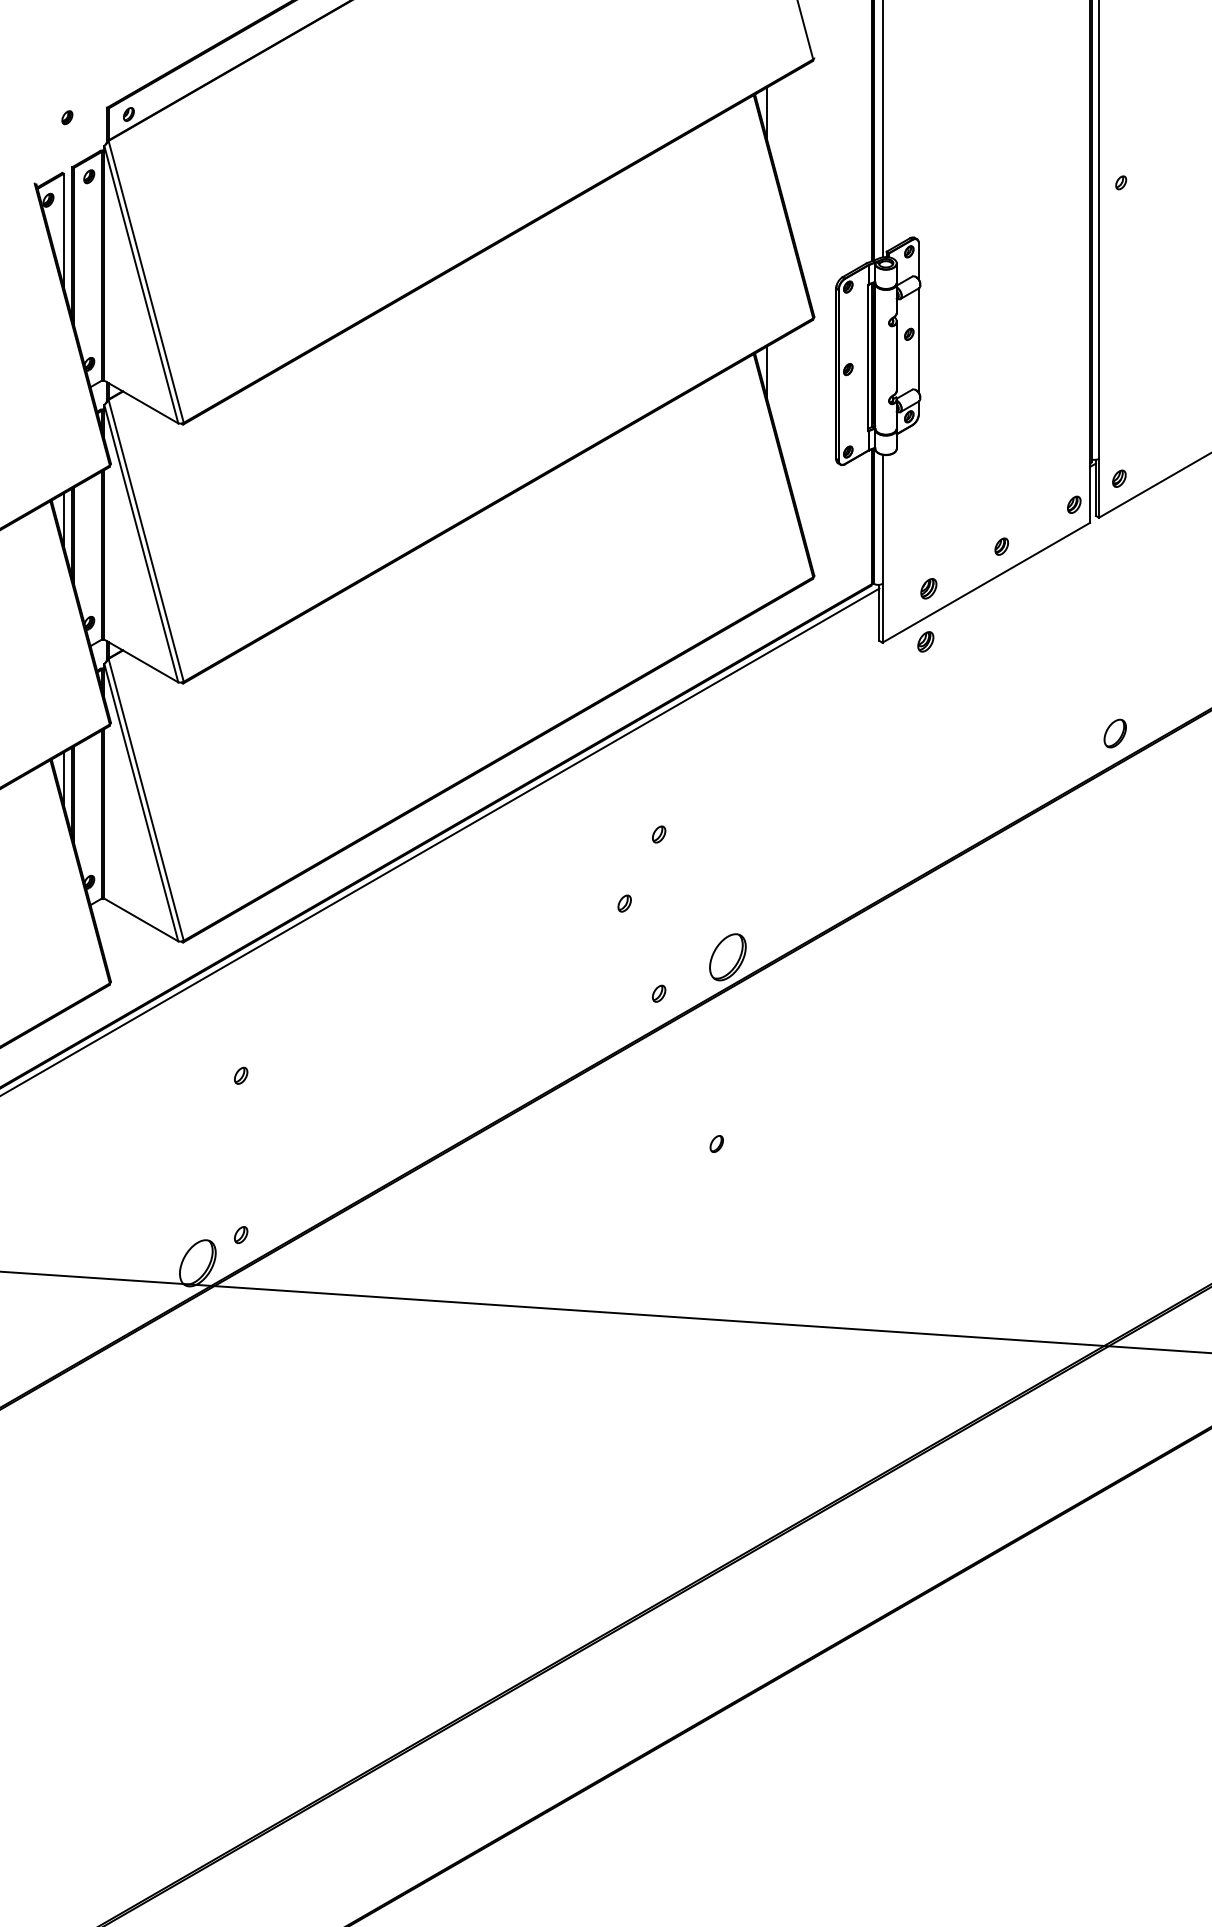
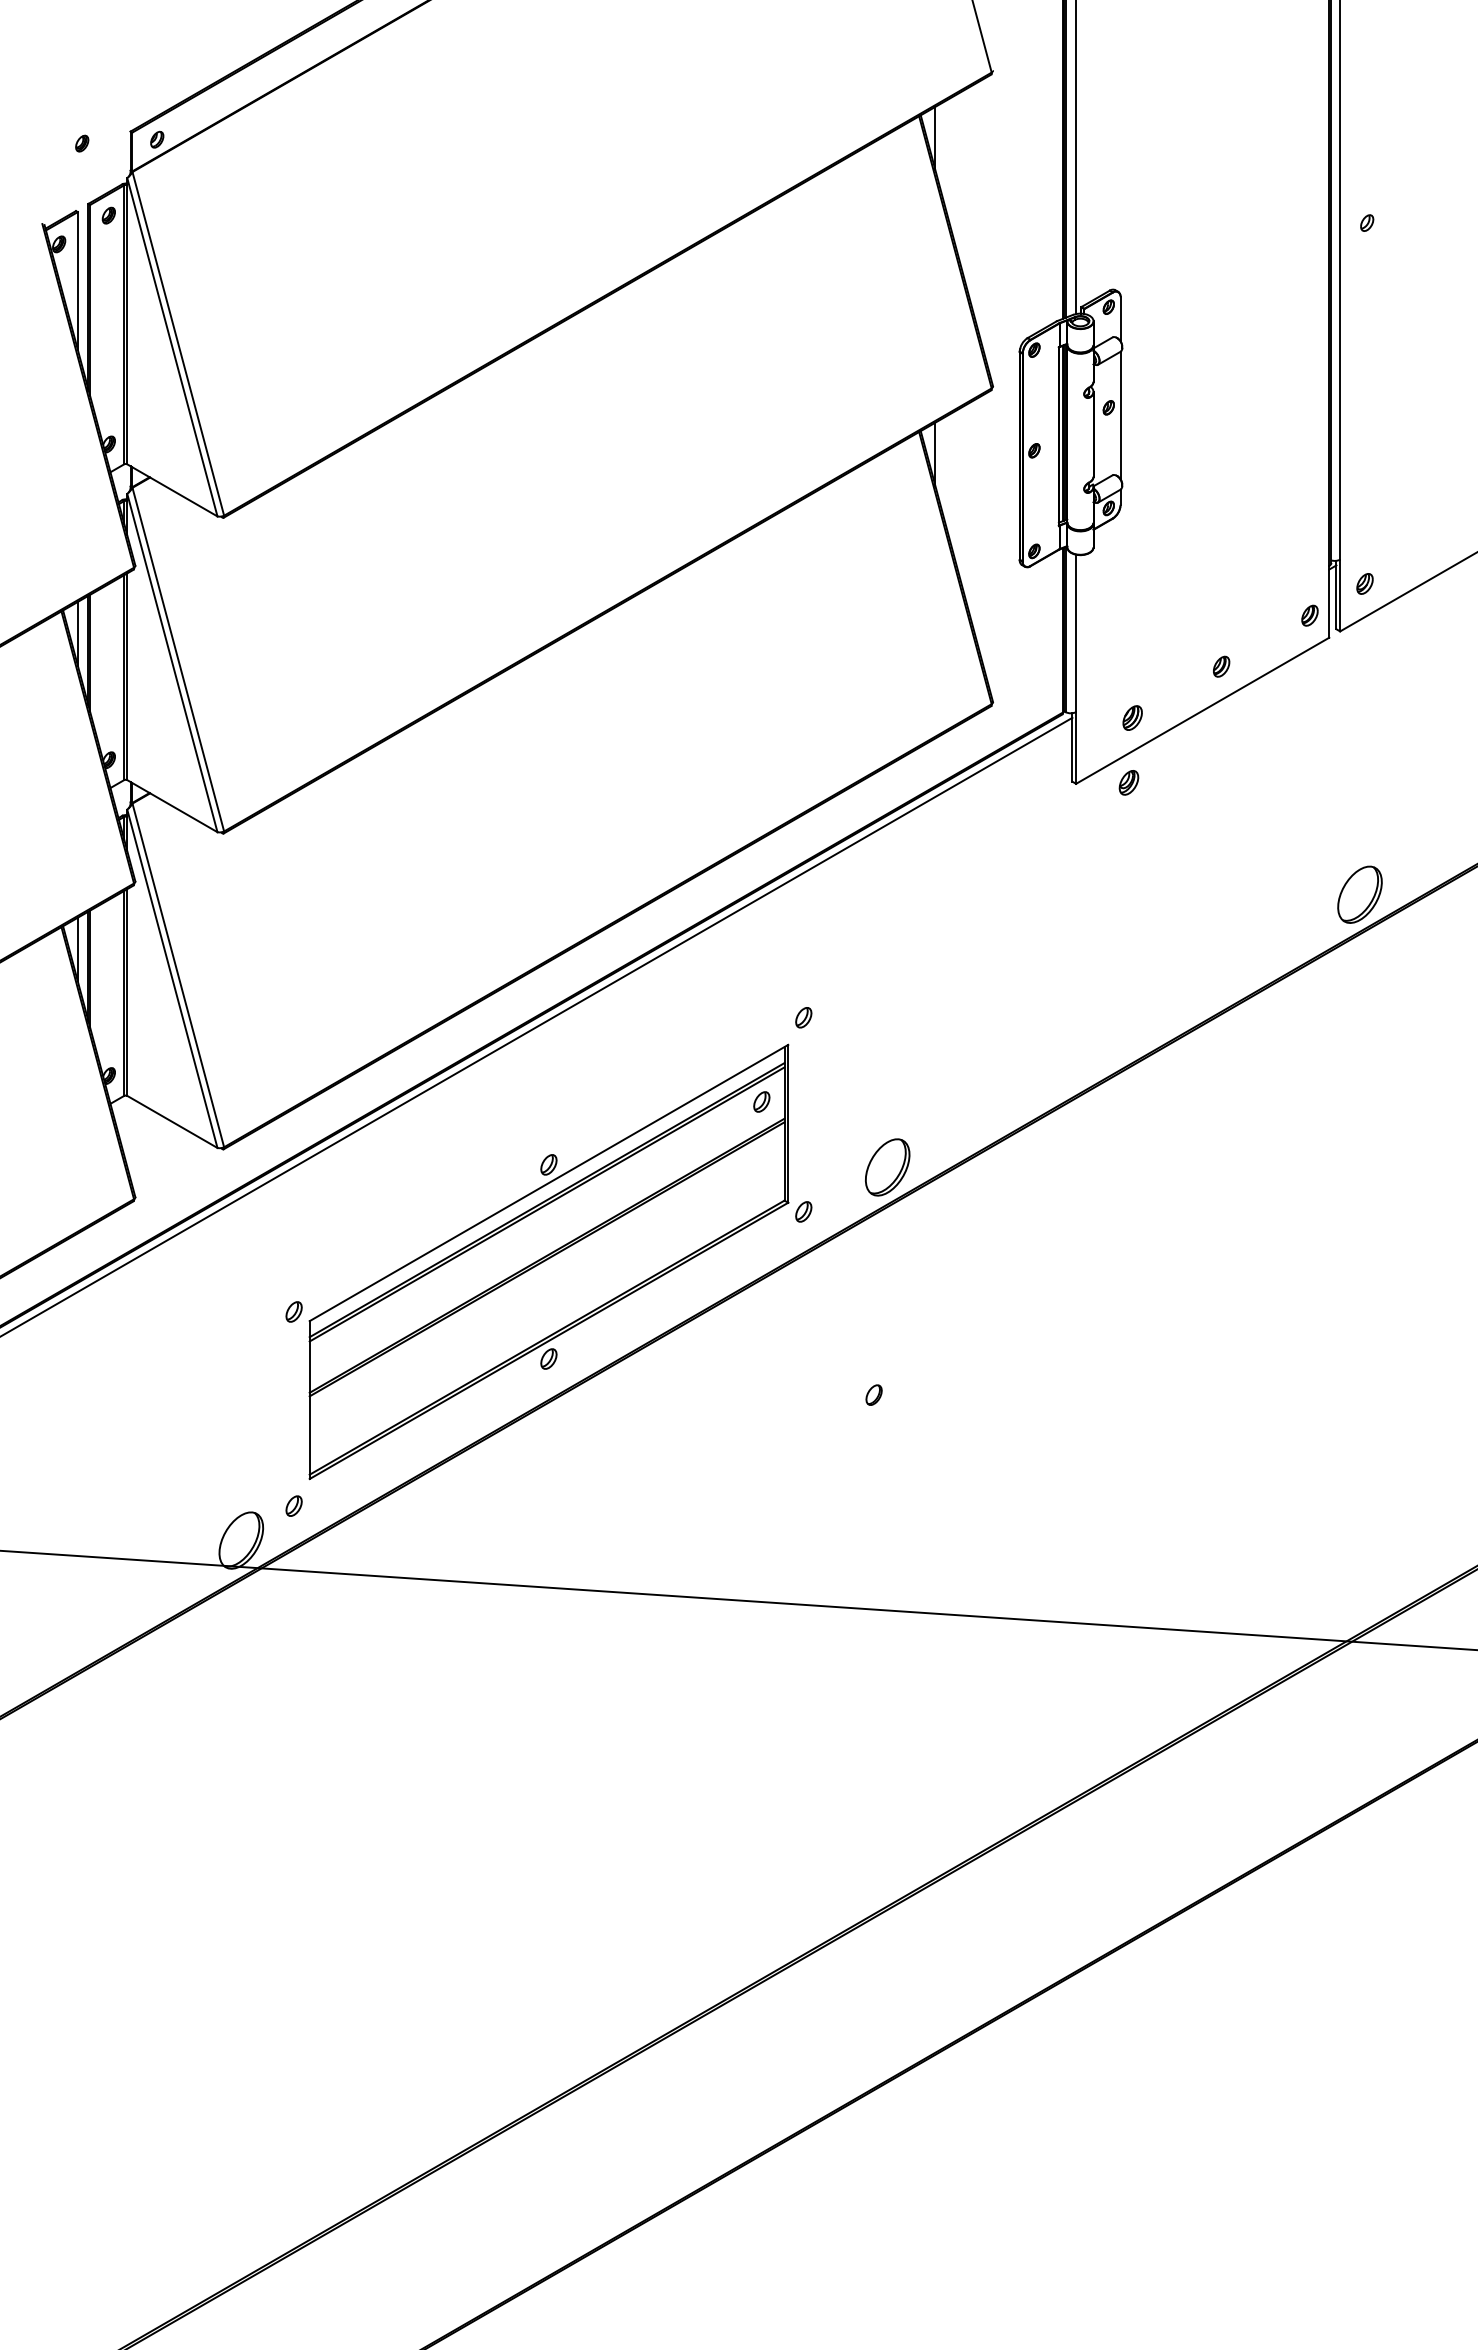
part: (1114, 733) -> (1359, 894), size x1.67
part: (449, 1034) -> (548, 1261), added

